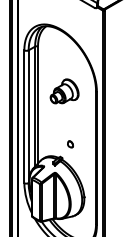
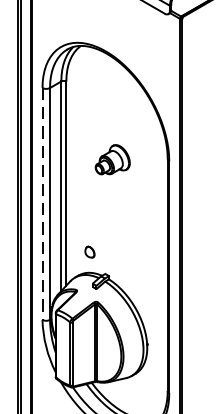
part: (64, 91) -> (112, 159), size x0.7
line: (24, 117) -> (42, 205), solid -> dashed
part: (70, 144) -> (89, 252), moved

